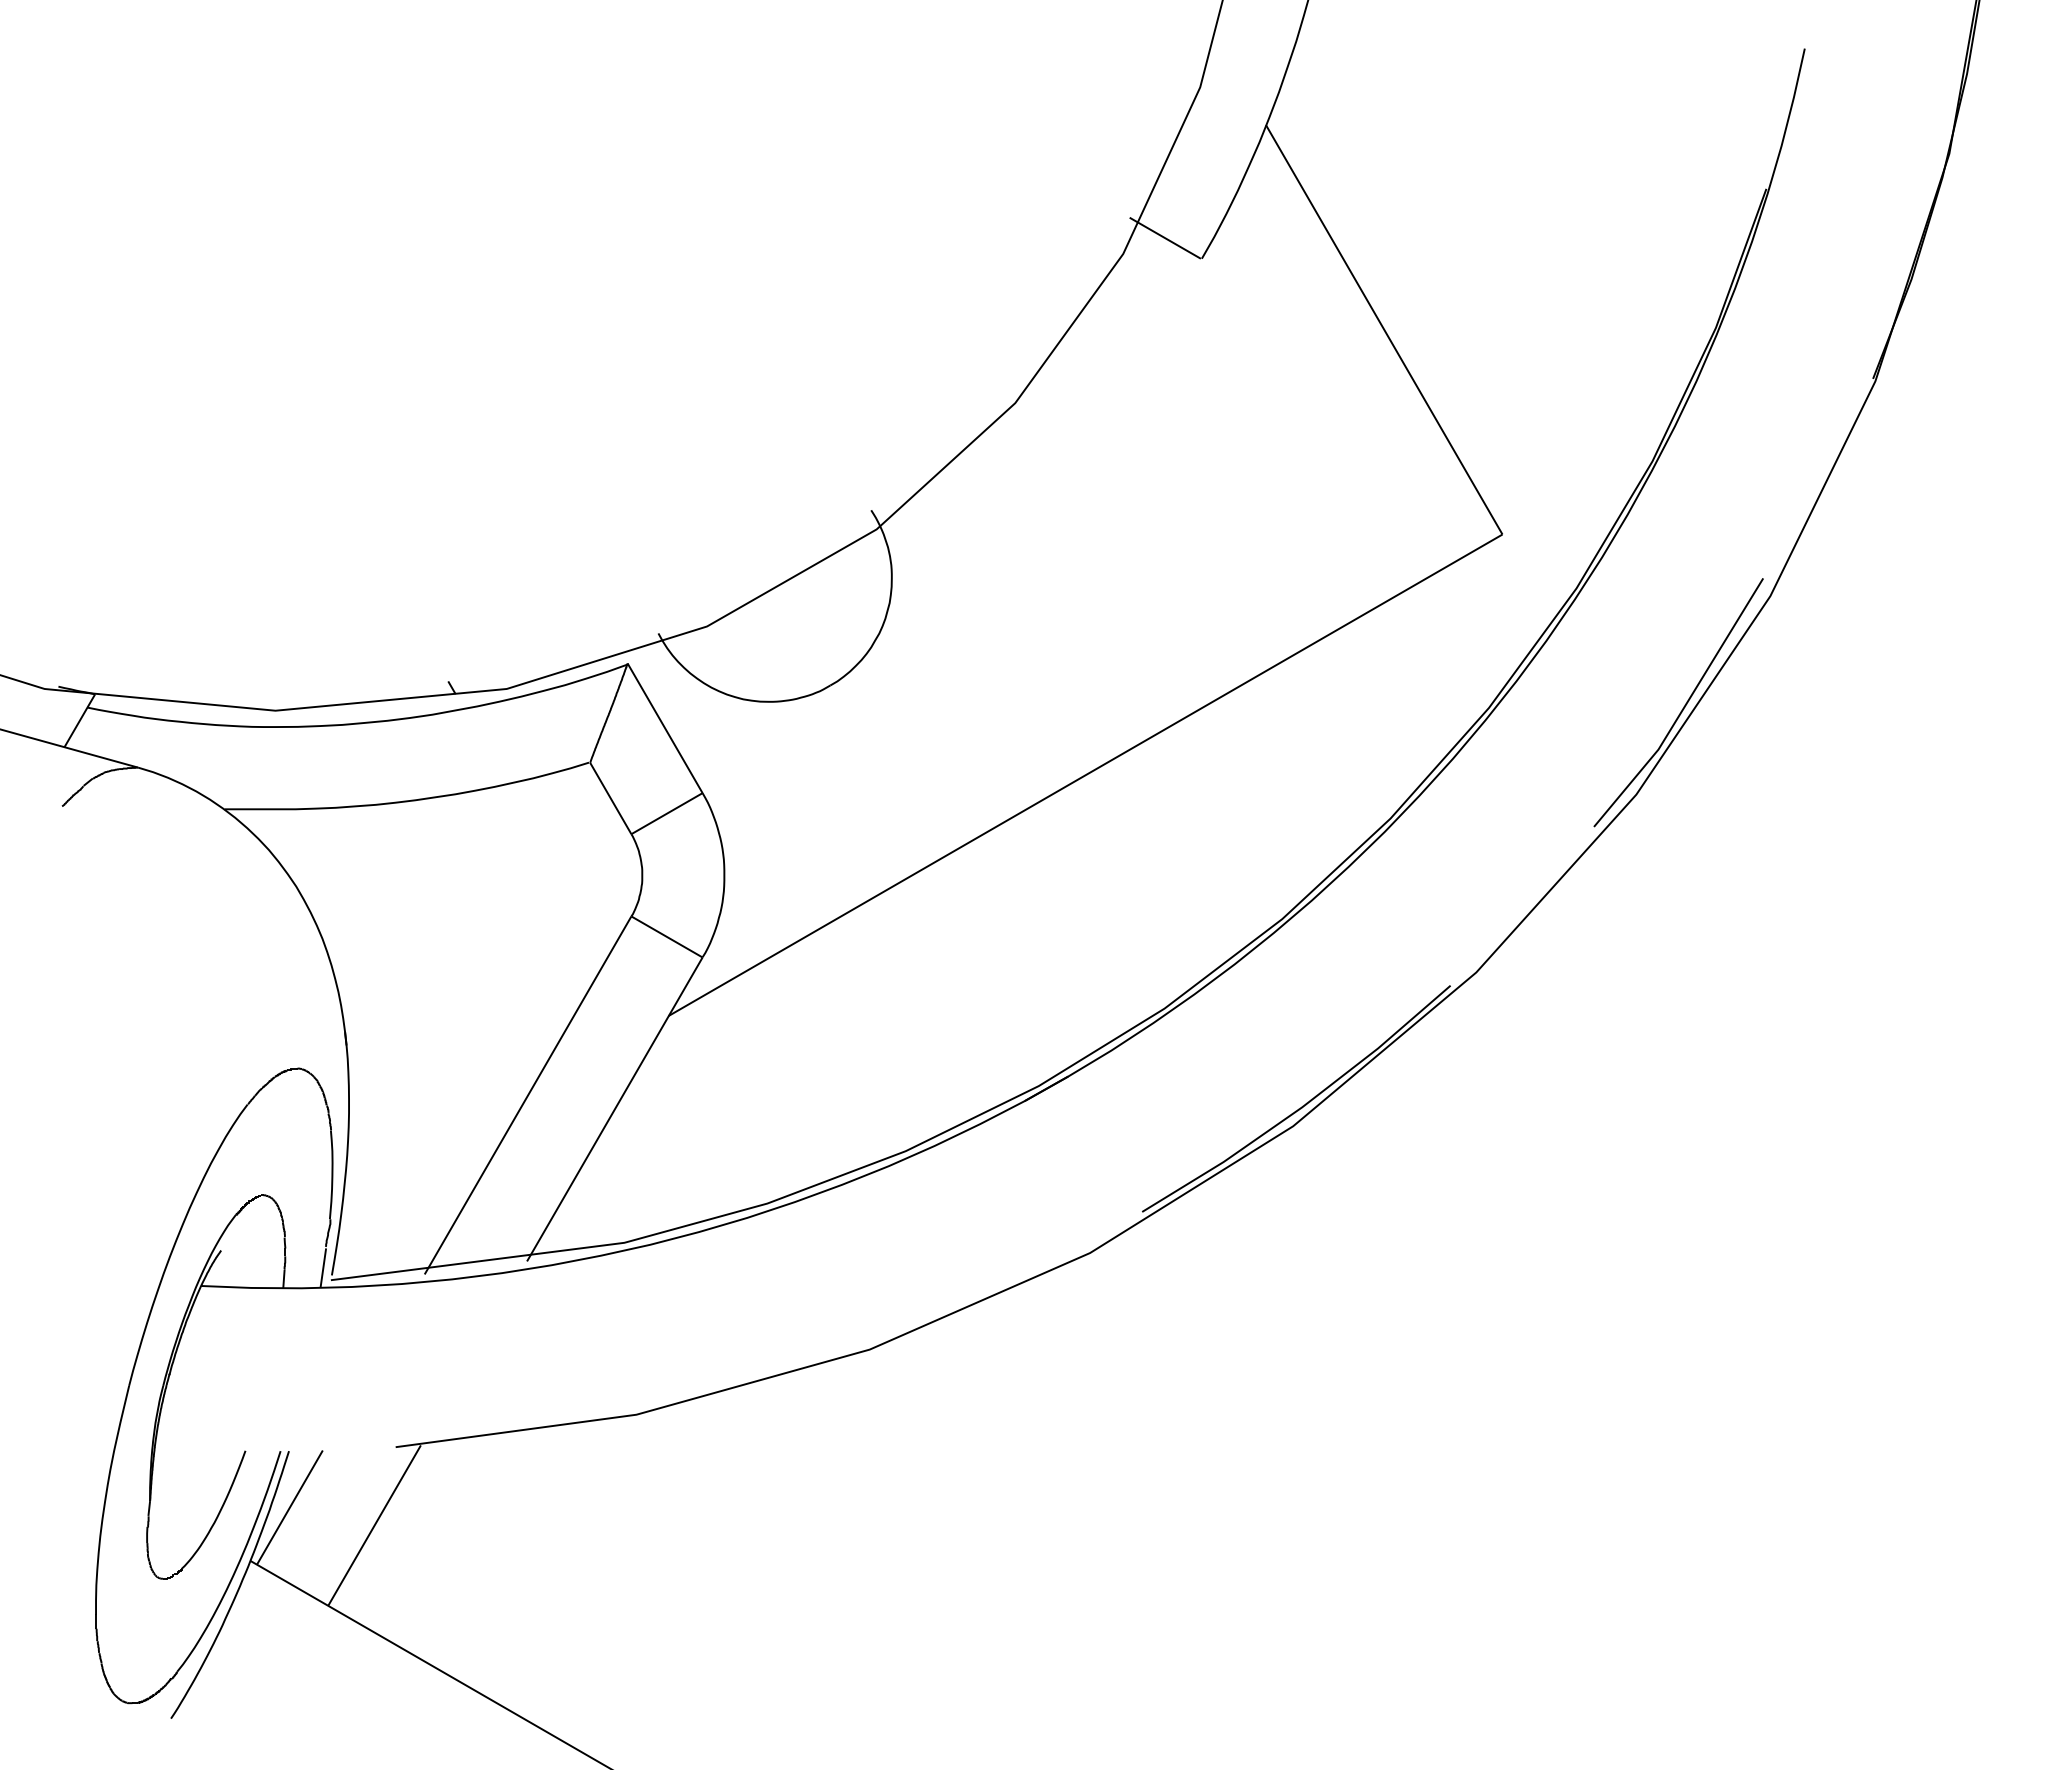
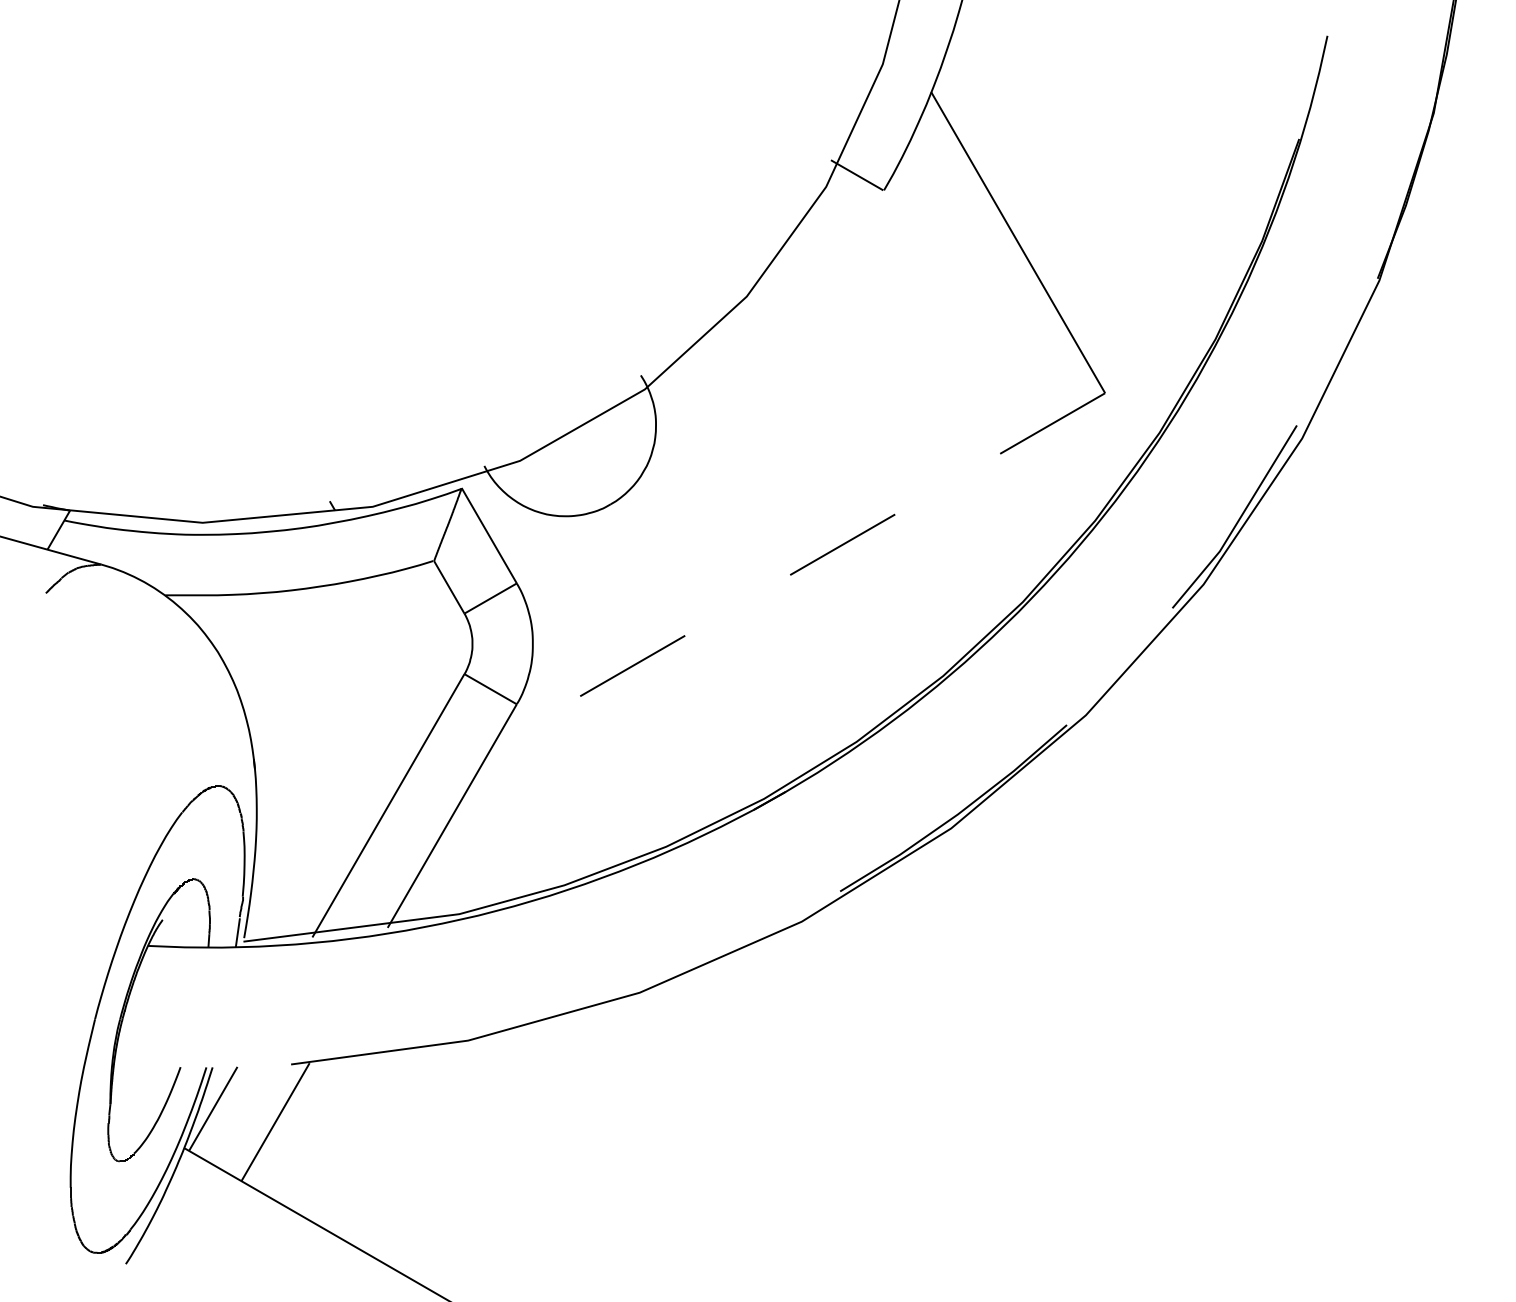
line: (1085, 775) -> (798, 570), solid -> dashed

